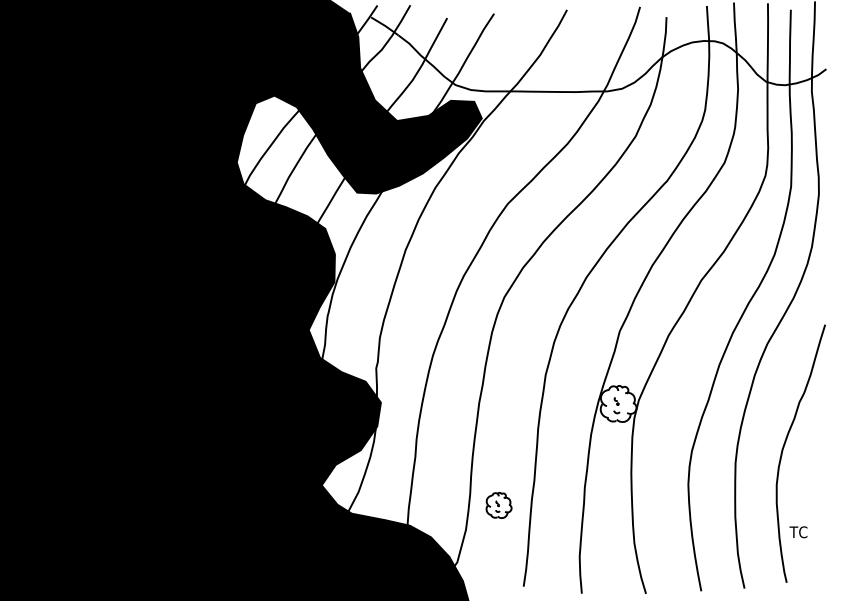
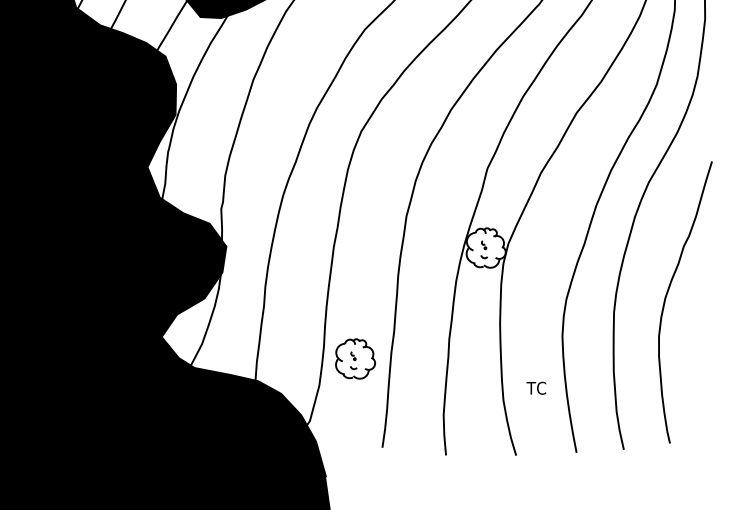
part: (498, 505) -> (354, 359), size x1.43
text: (798, 532) -> (536, 388), moved

